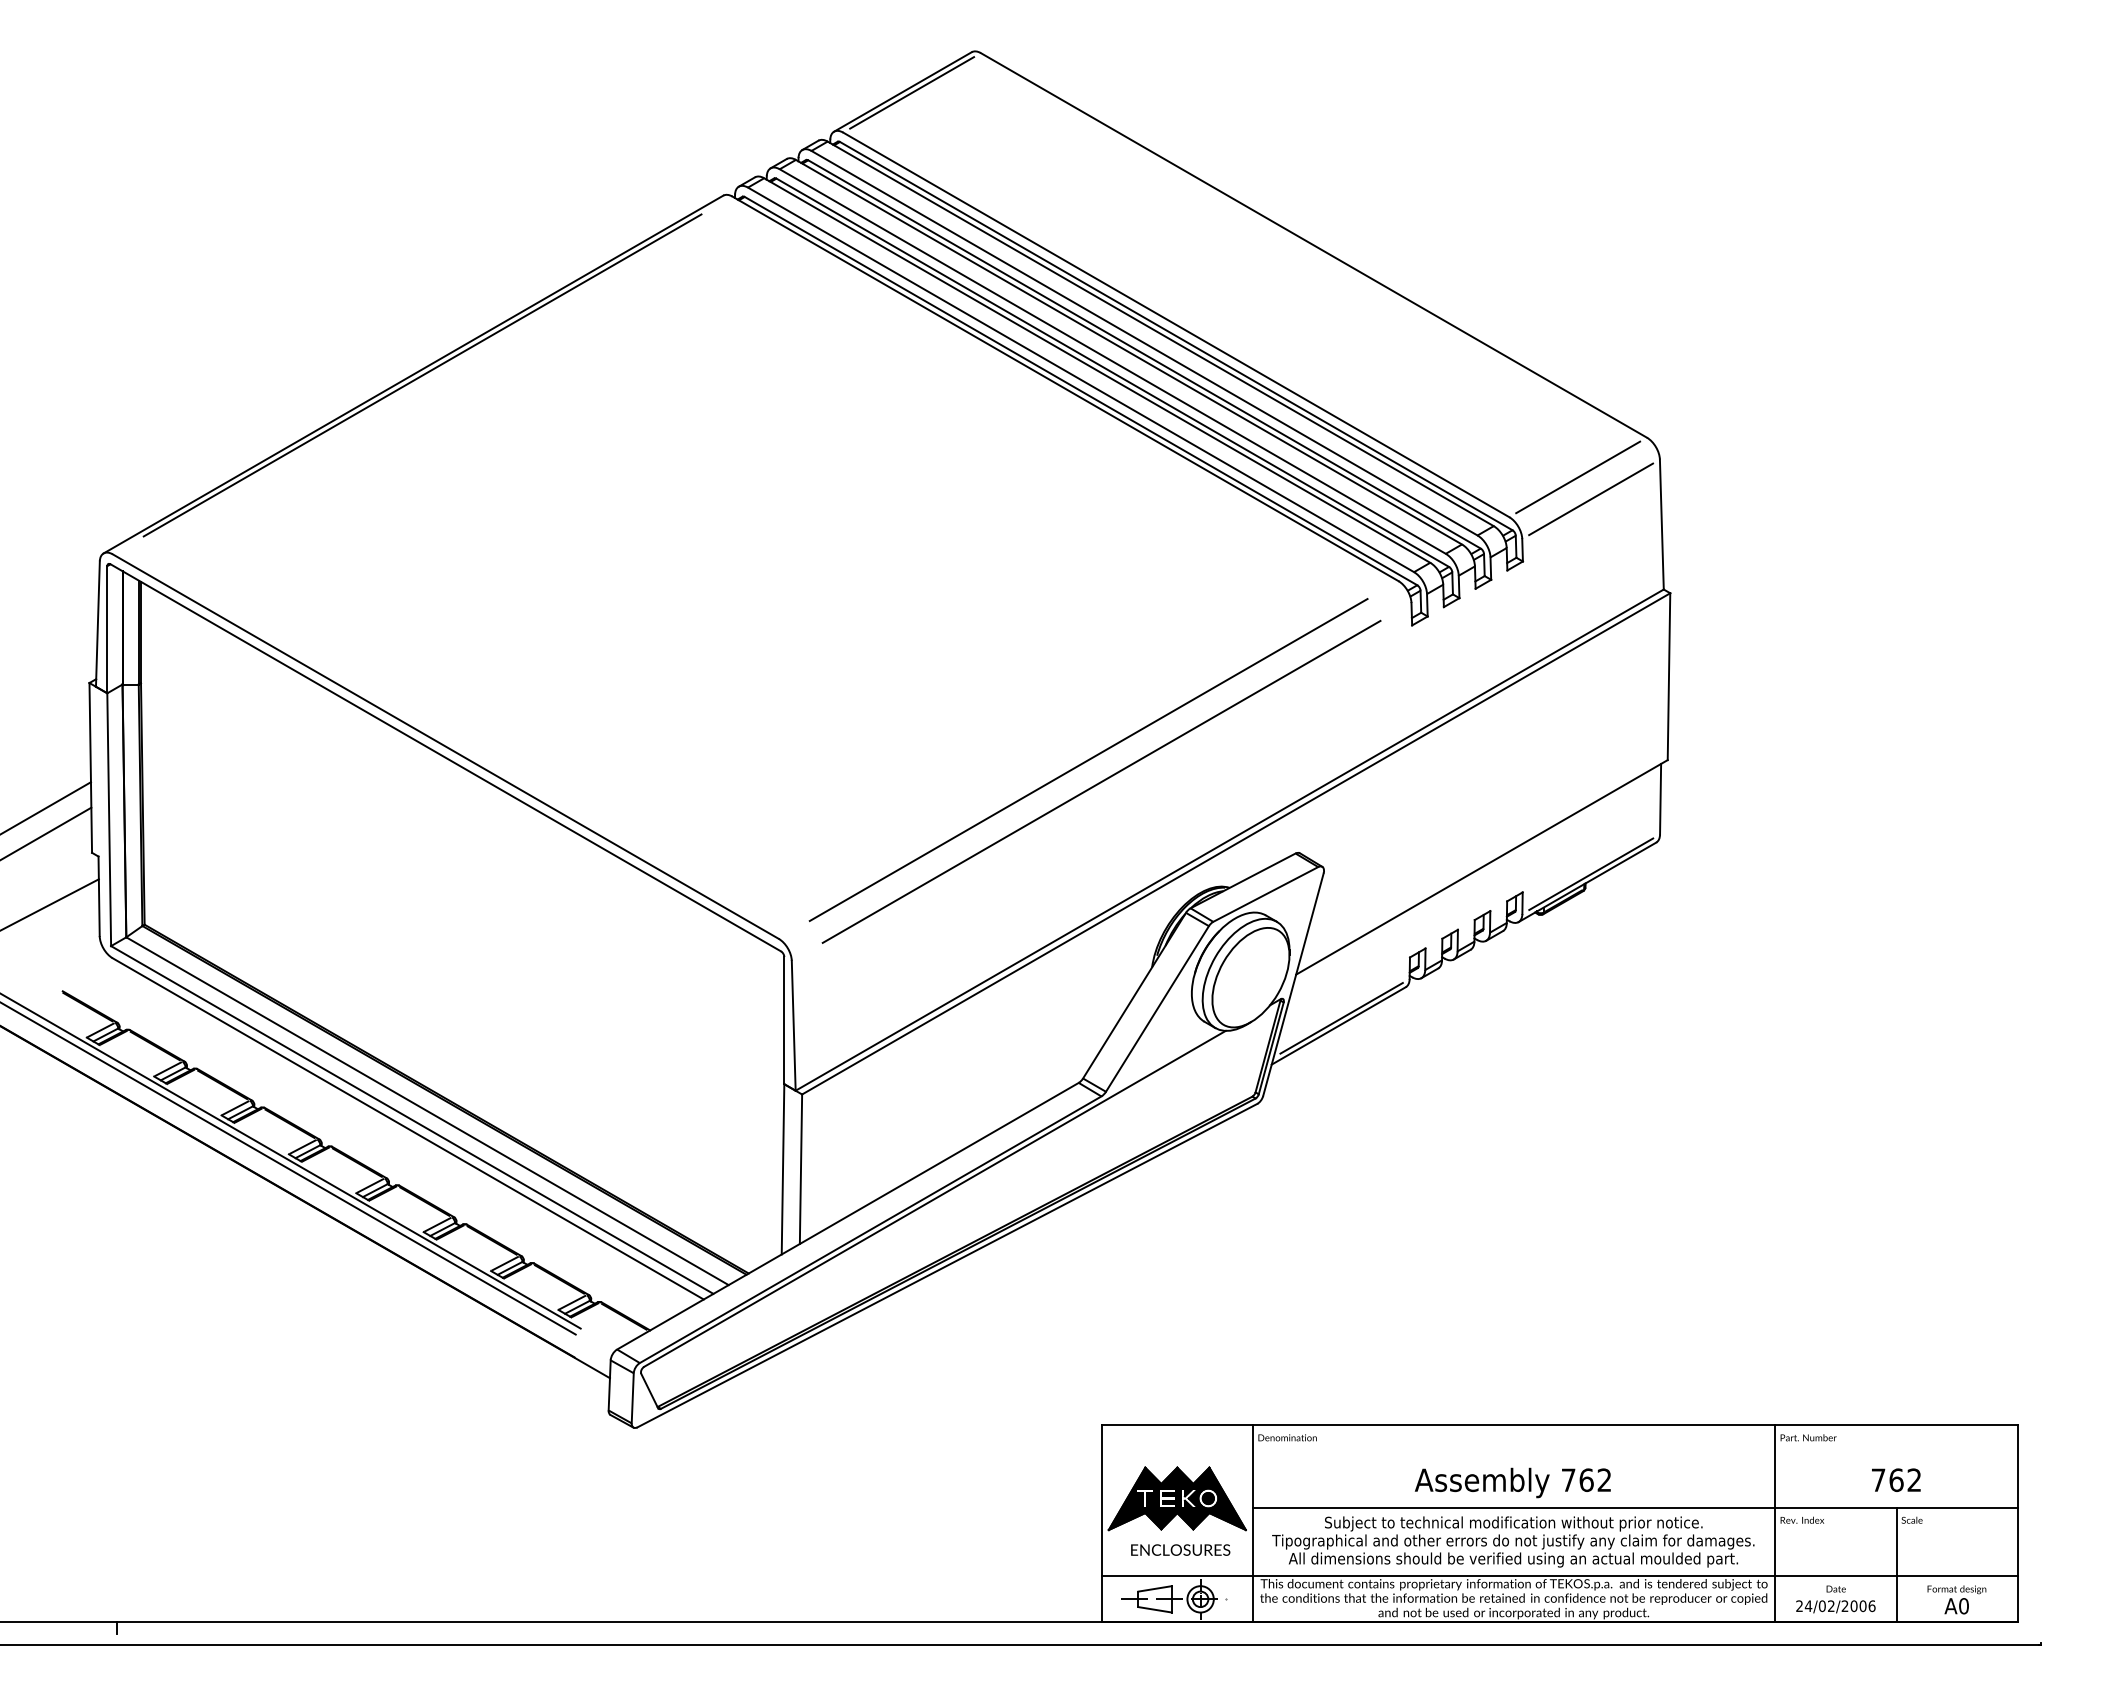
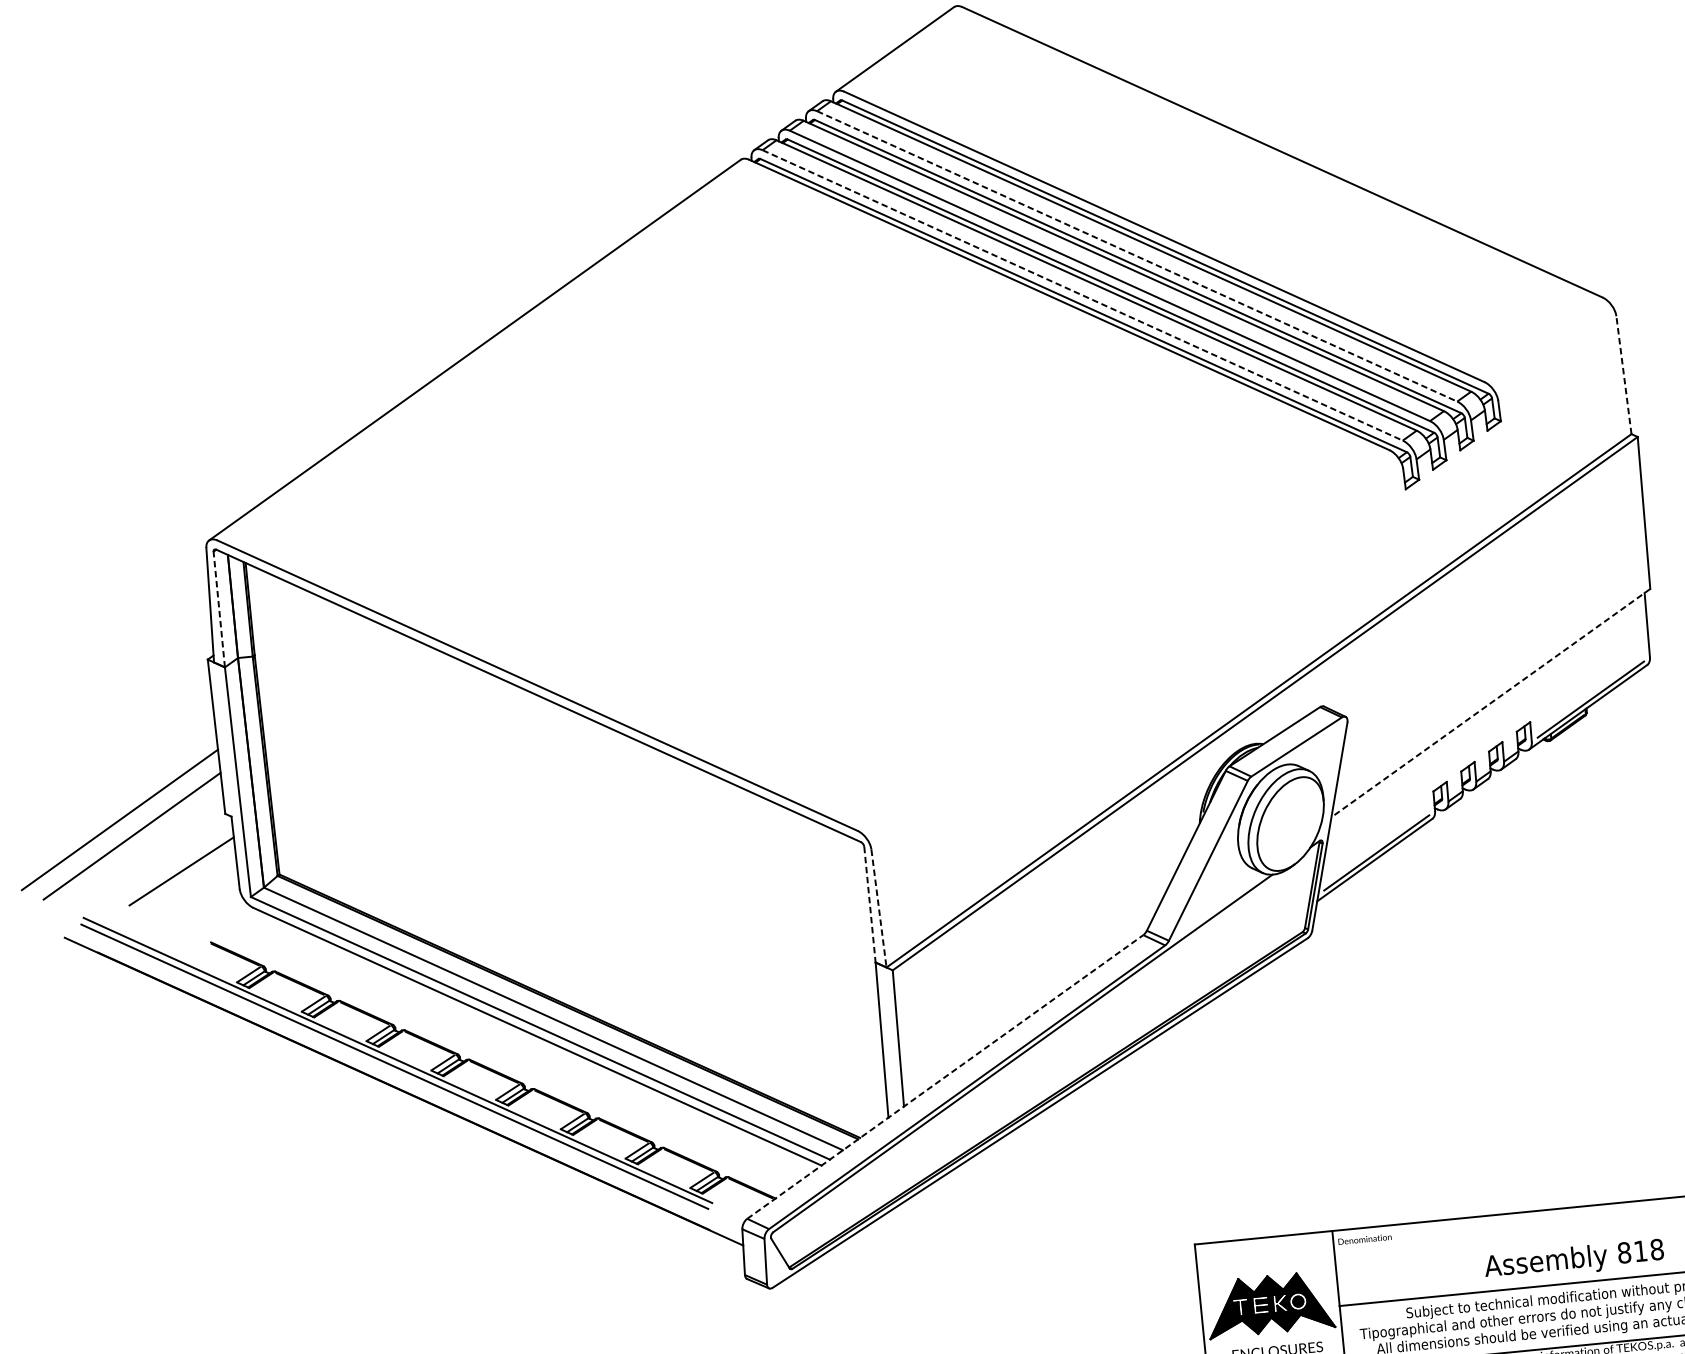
line: (912, 92) -> (903, 49), removed
line: (1144, 343) -> (1137, 256), solid -> dashed
line: (422, 375) -> (483, 350), removed
line: (1081, 379) -> (1083, 295), solid -> dashed
line: (1578, 477) -> (1543, 339), removed
line: (1591, 499) -> (1557, 358), removed
line: (1661, 524) -> (1623, 375), solid -> dashed
line: (107, 629) -> (219, 609), solid -> dashed
line: (1088, 760) -> (1123, 640), removed
line: (1101, 781) -> (1137, 658), removed
line: (1481, 867) -> (1490, 703), solid -> dashed
line: (784, 1020) -> (870, 904), solid -> dashed
line: (793, 1025) -> (878, 908), solid -> dashed
line: (847, 1216) -> (944, 1077), solid -> dashed
text: (1586, 1480) -> (1640, 1251), 762 -> 818

